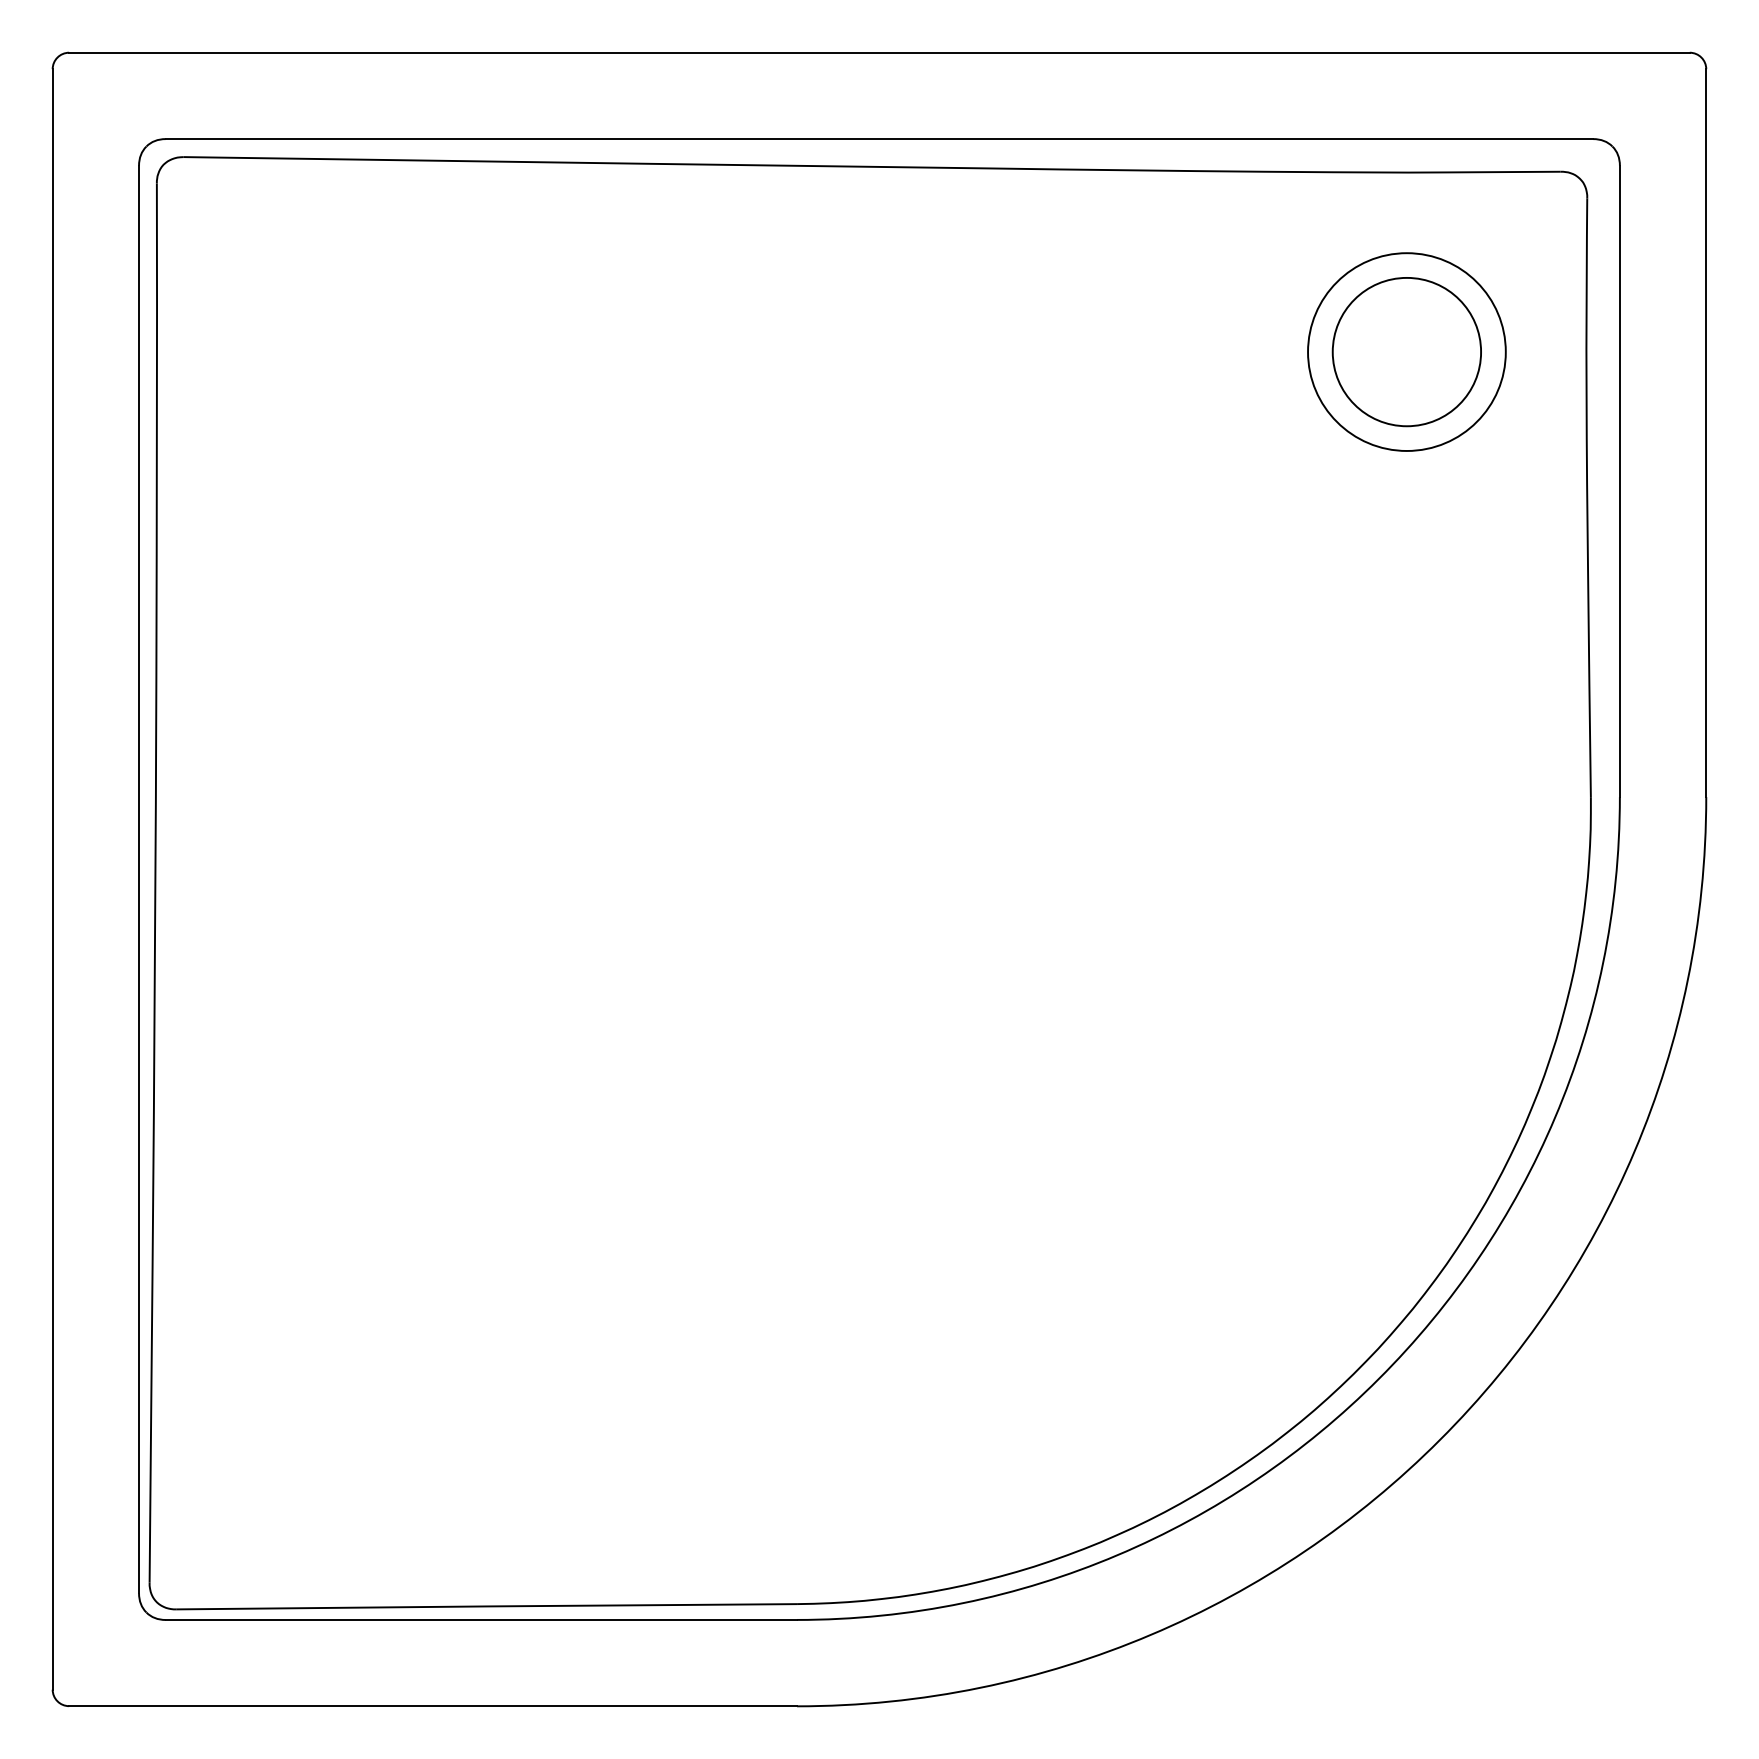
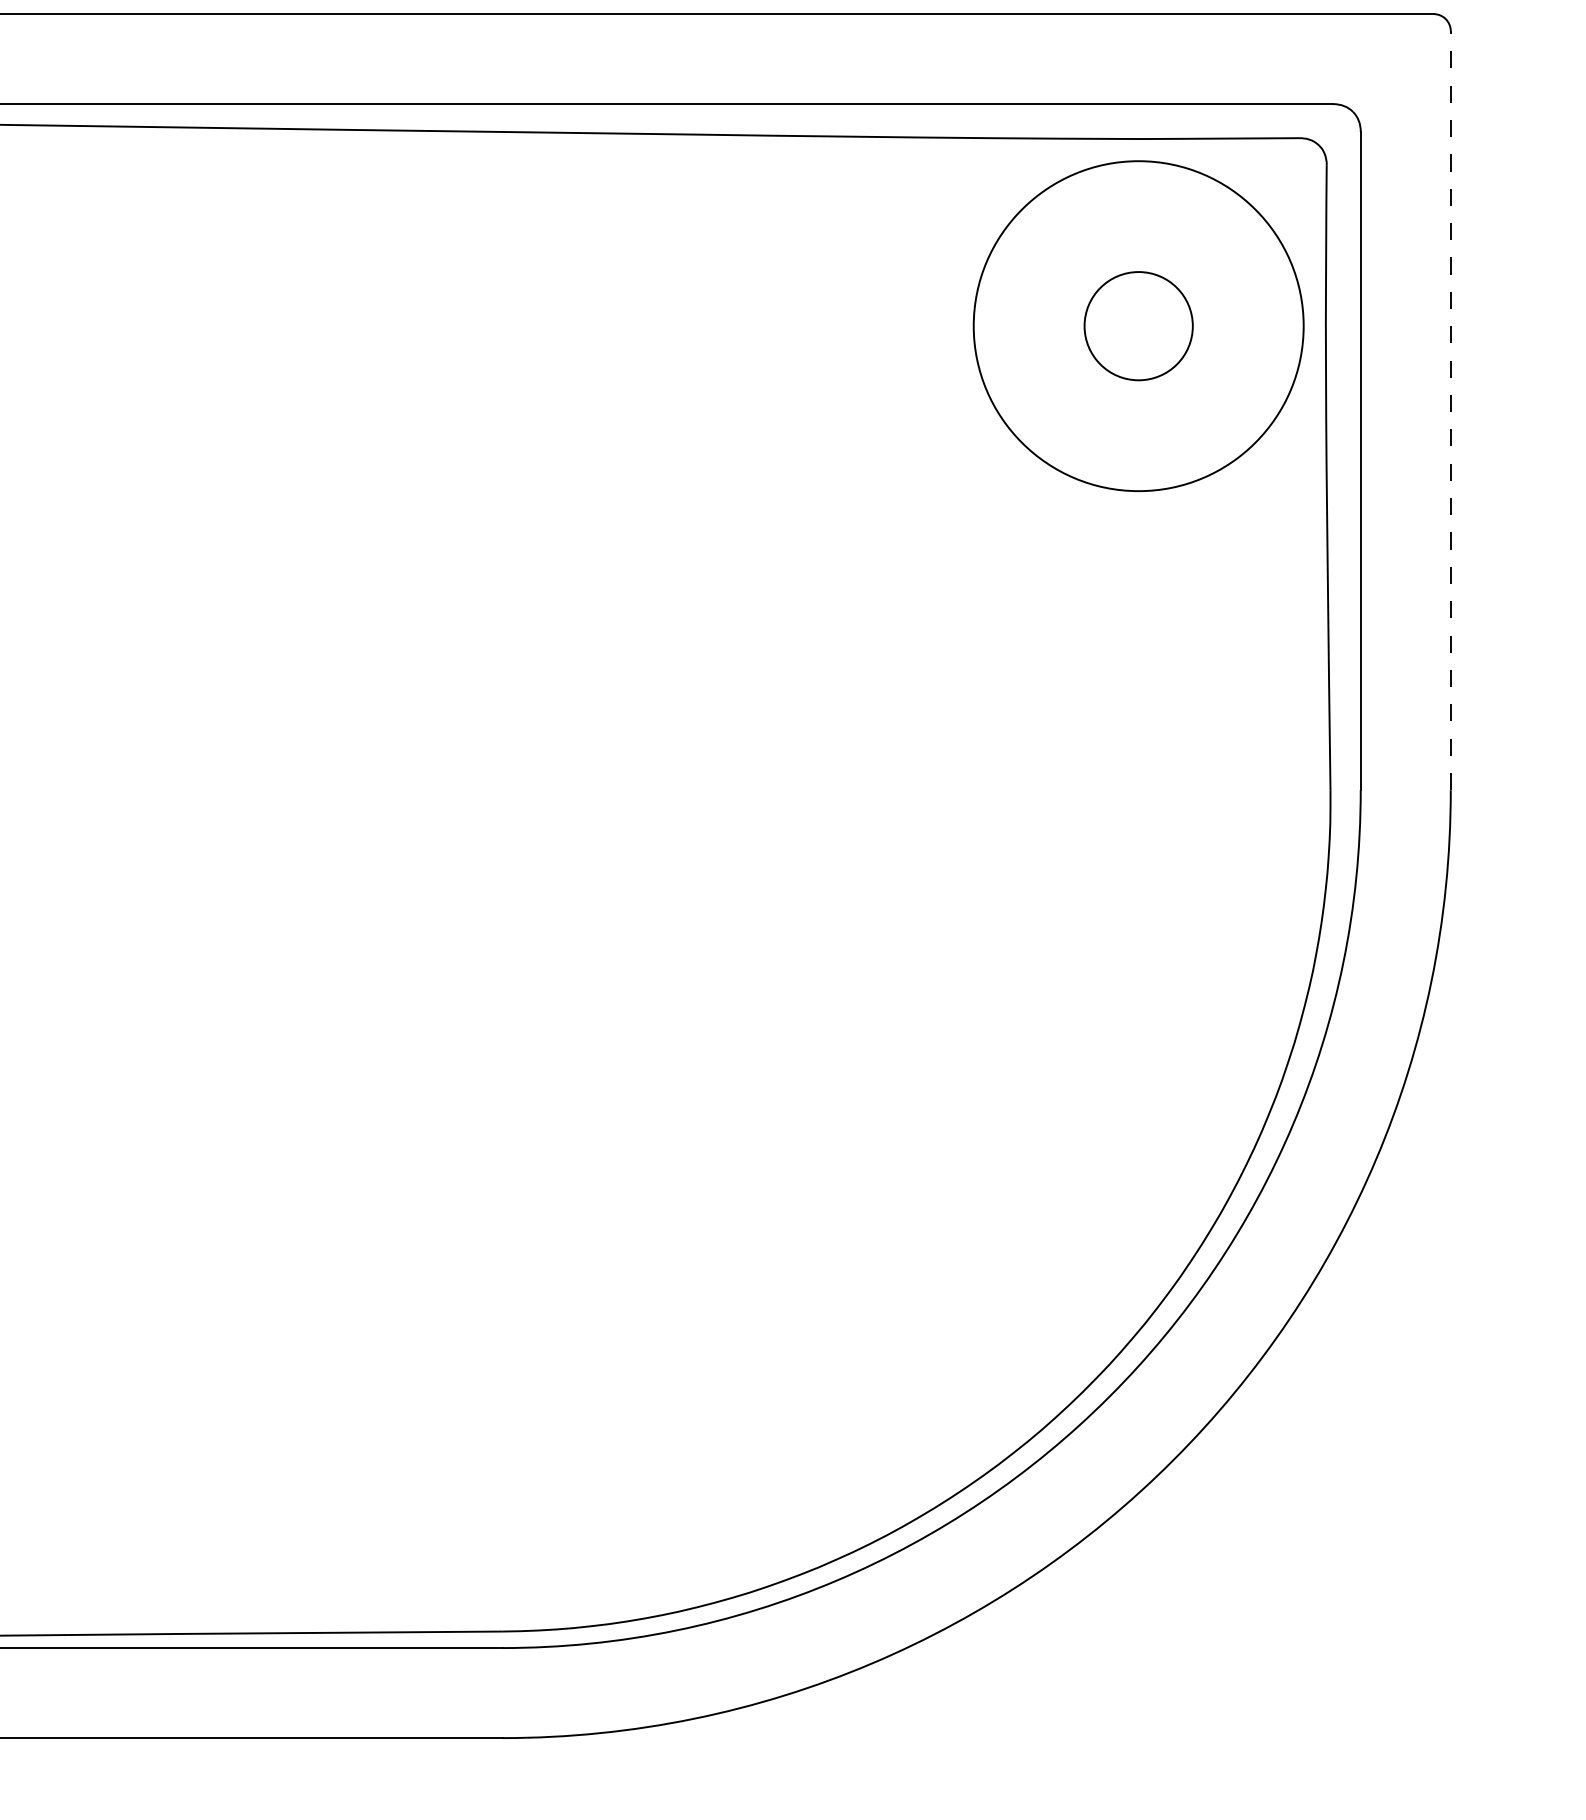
circle: (1406, 351) -> (1138, 325), size x0.7
circle: (1406, 351) -> (1138, 325), size x1.6
line: (1706, 433) -> (1451, 411), solid -> dashed

